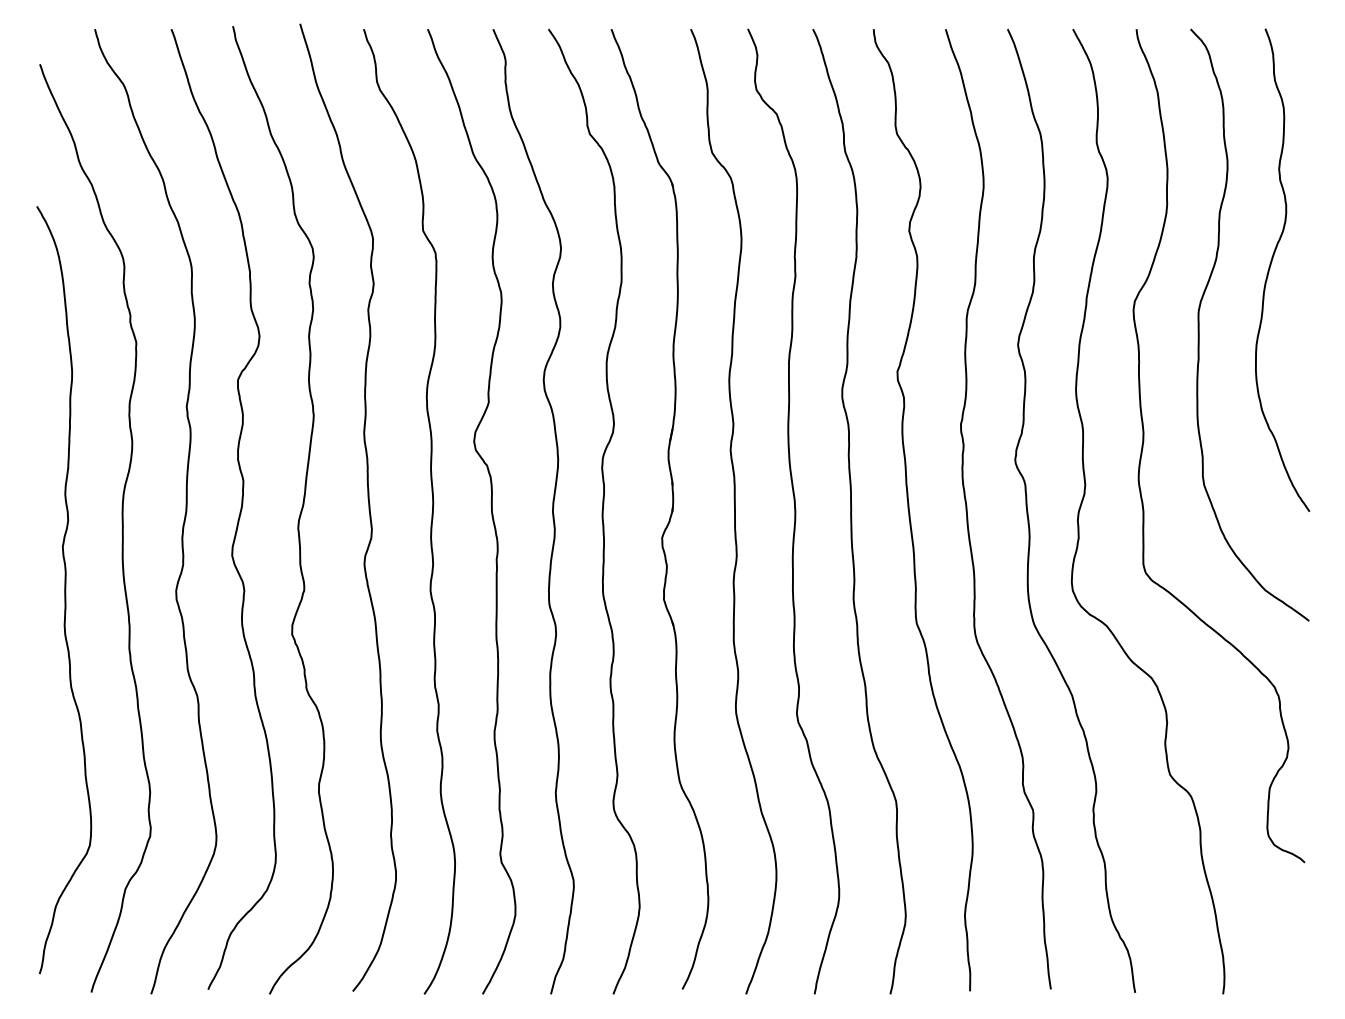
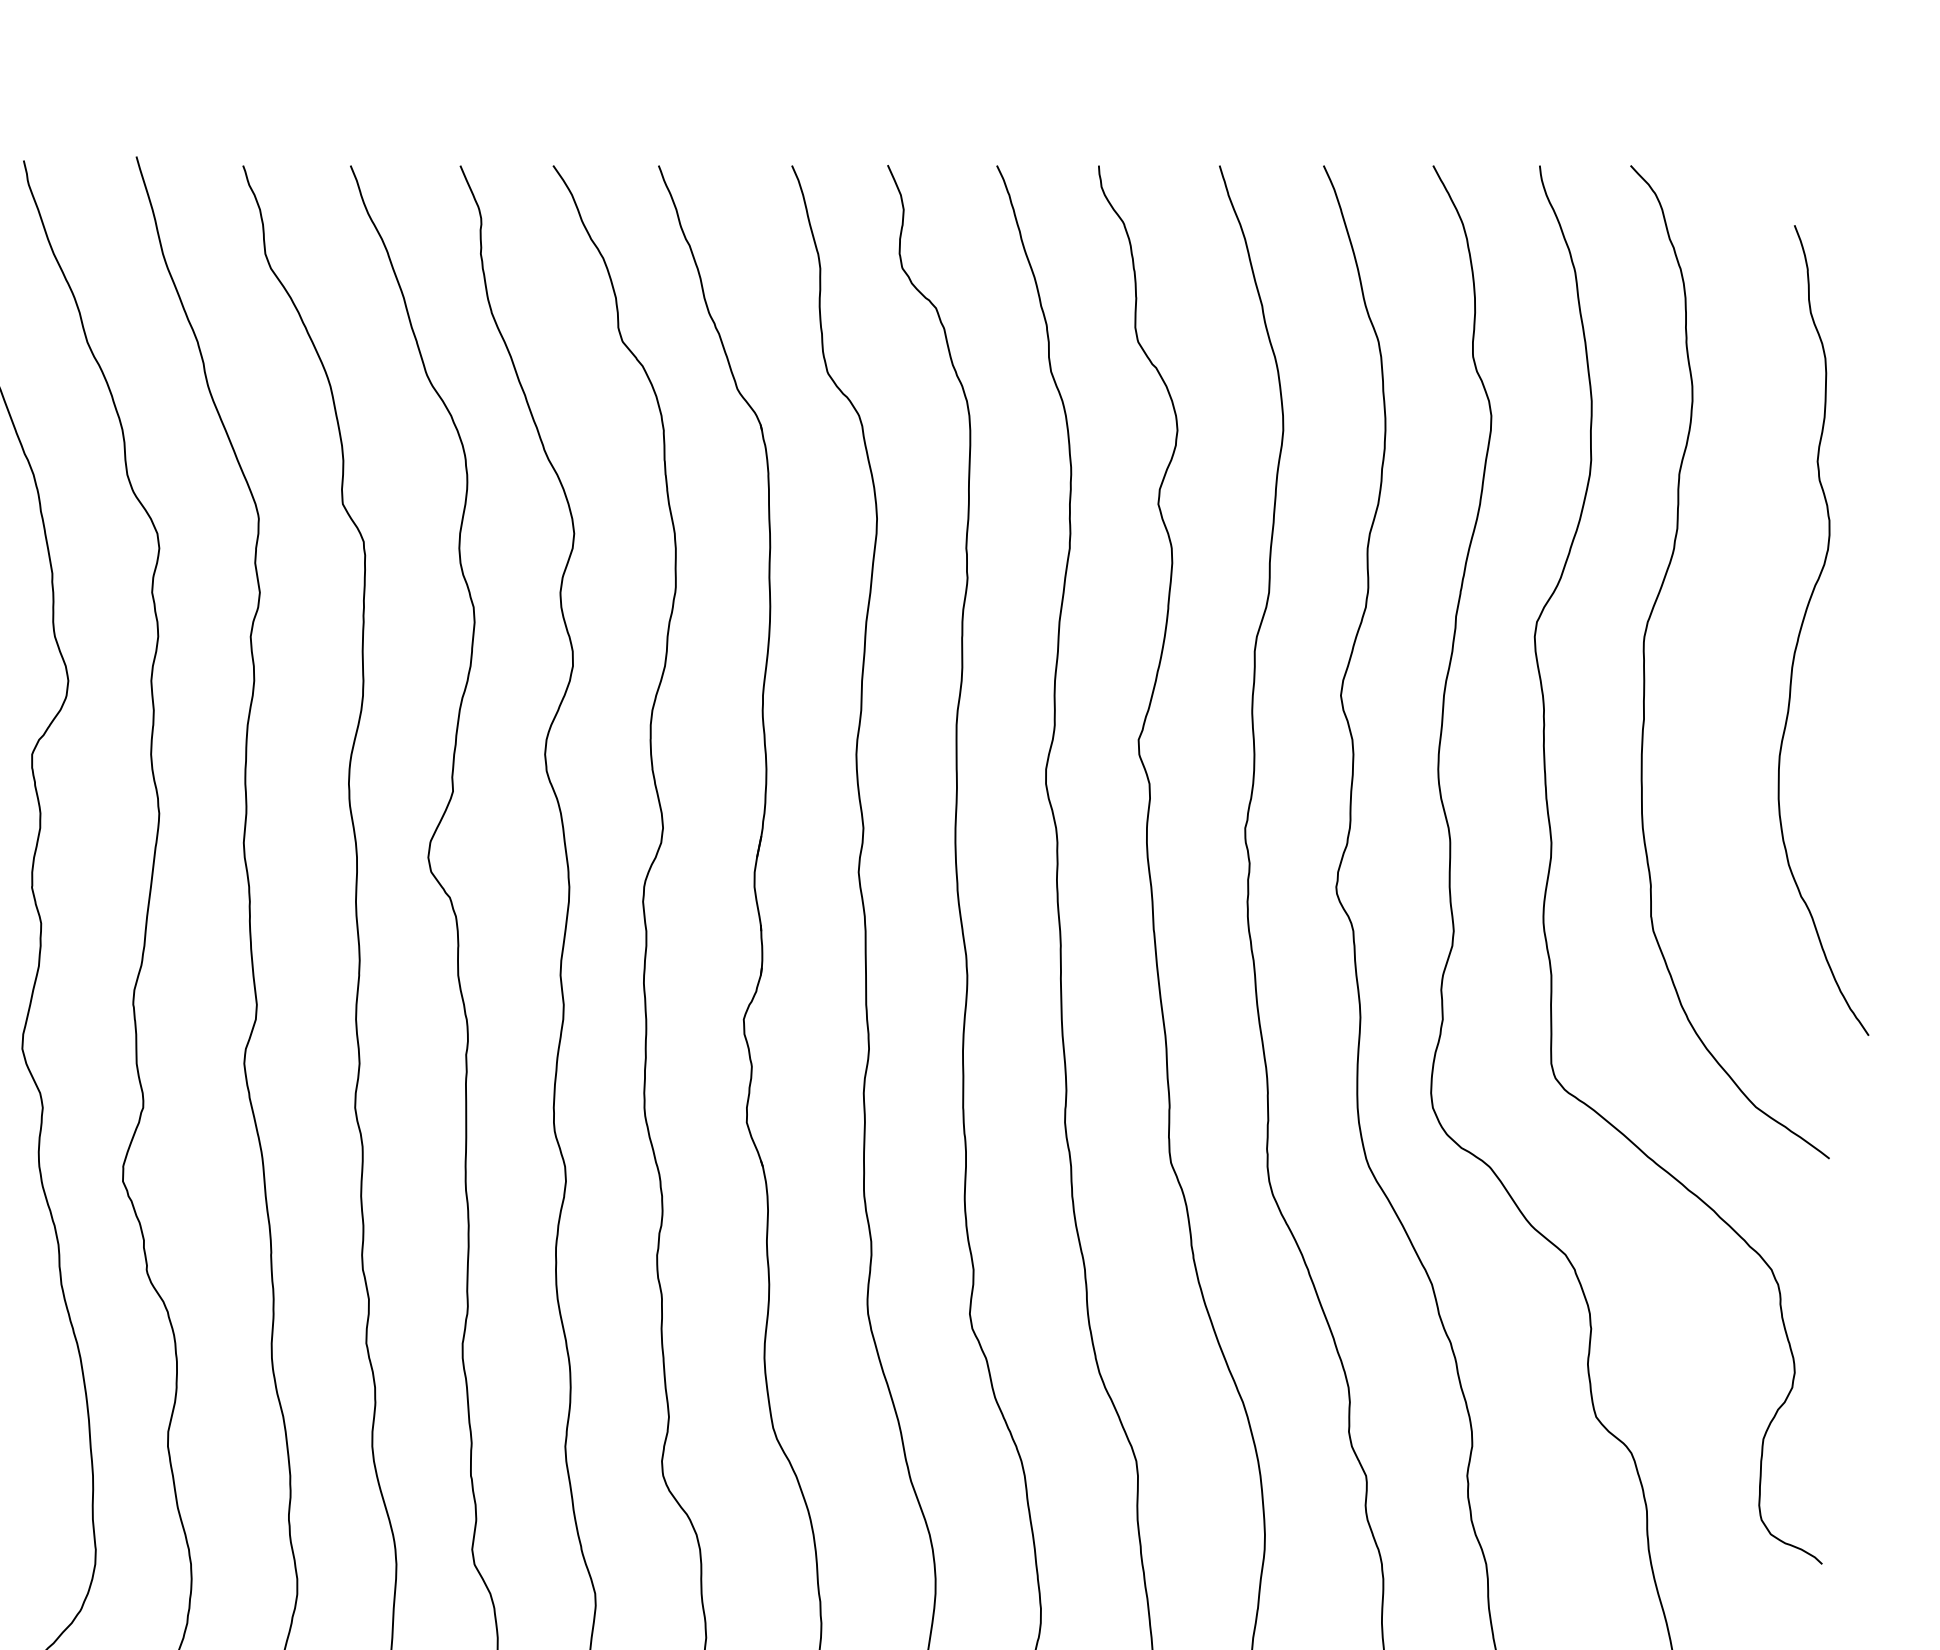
curve: (1271, 265) -> (1804, 622), moved

